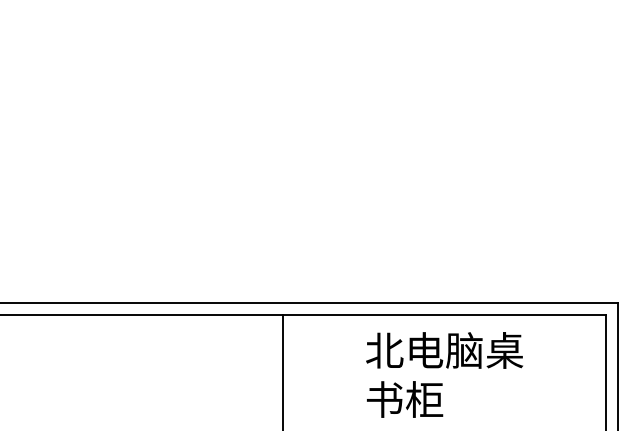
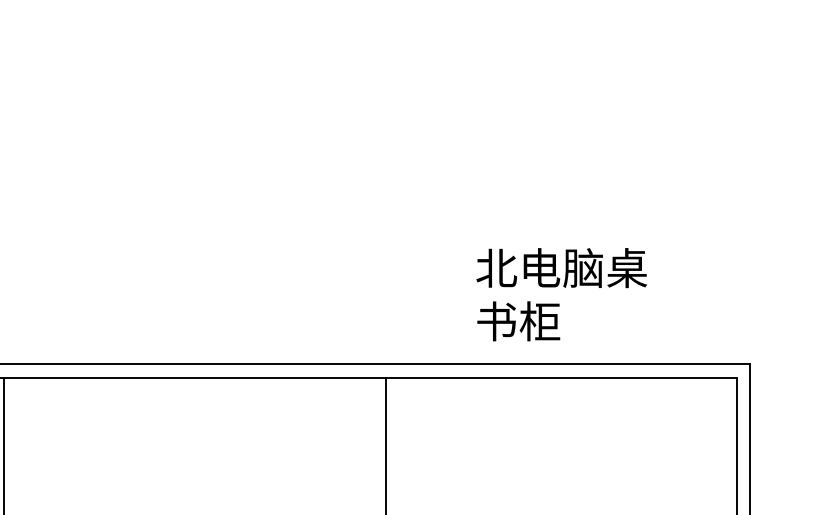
text: (444, 374) -> (561, 294), moved

